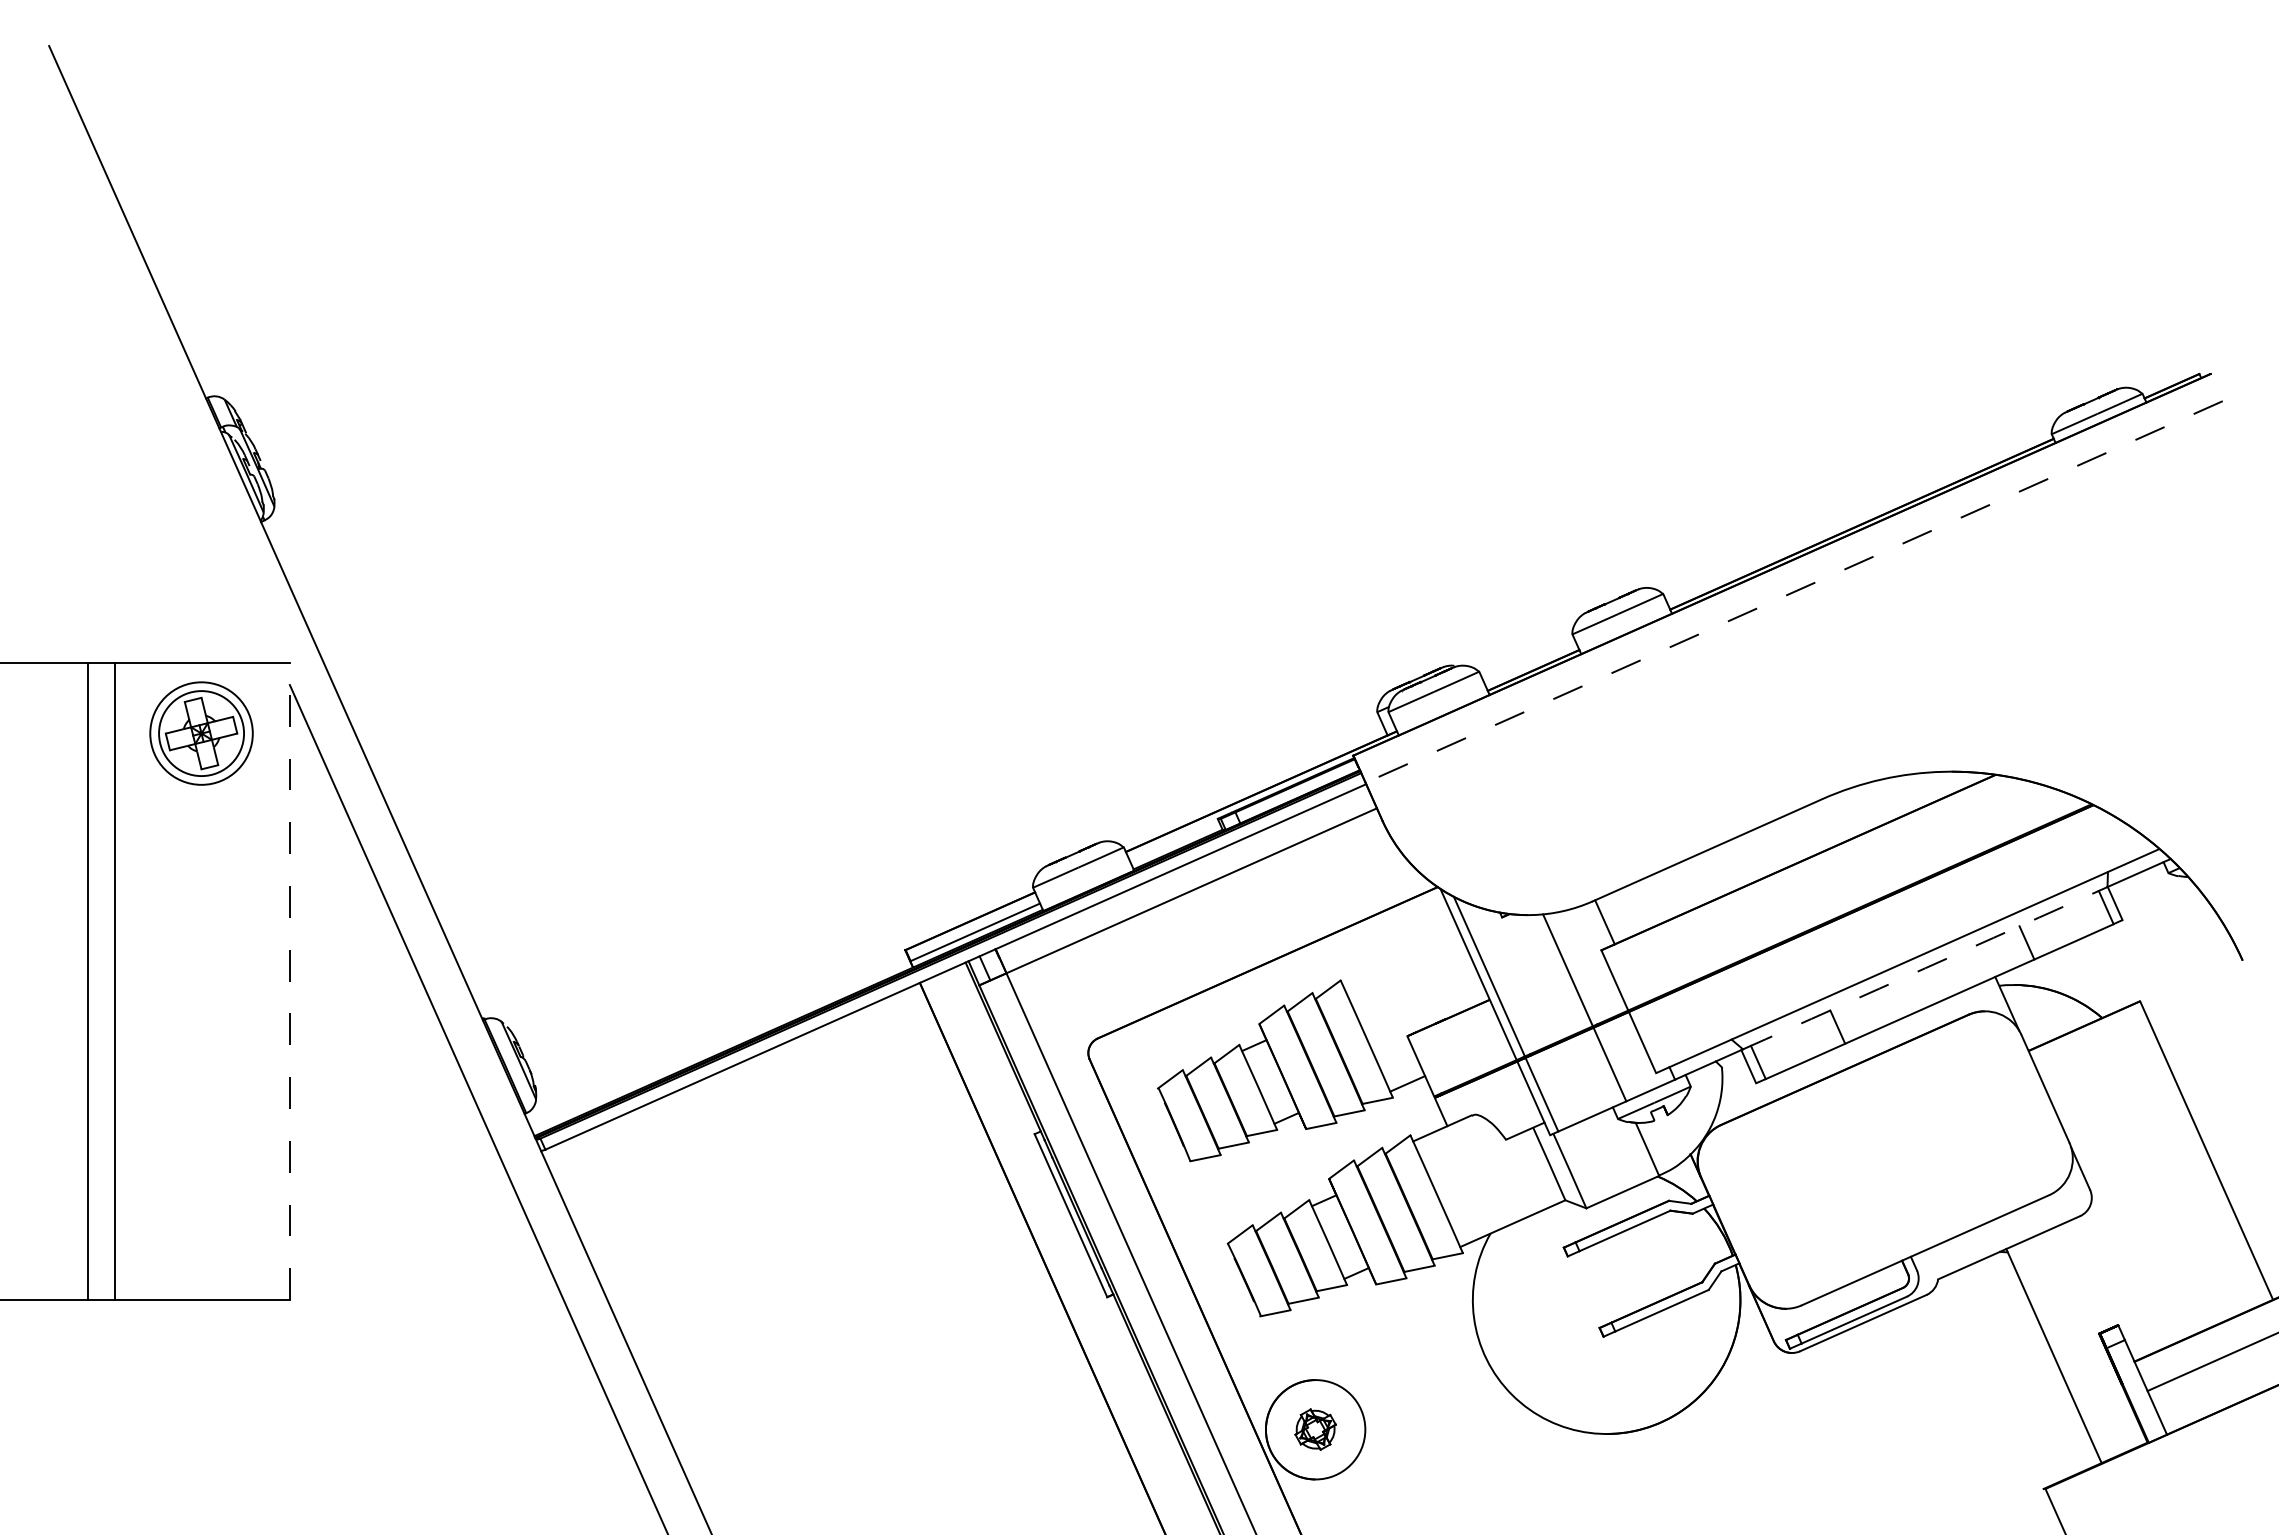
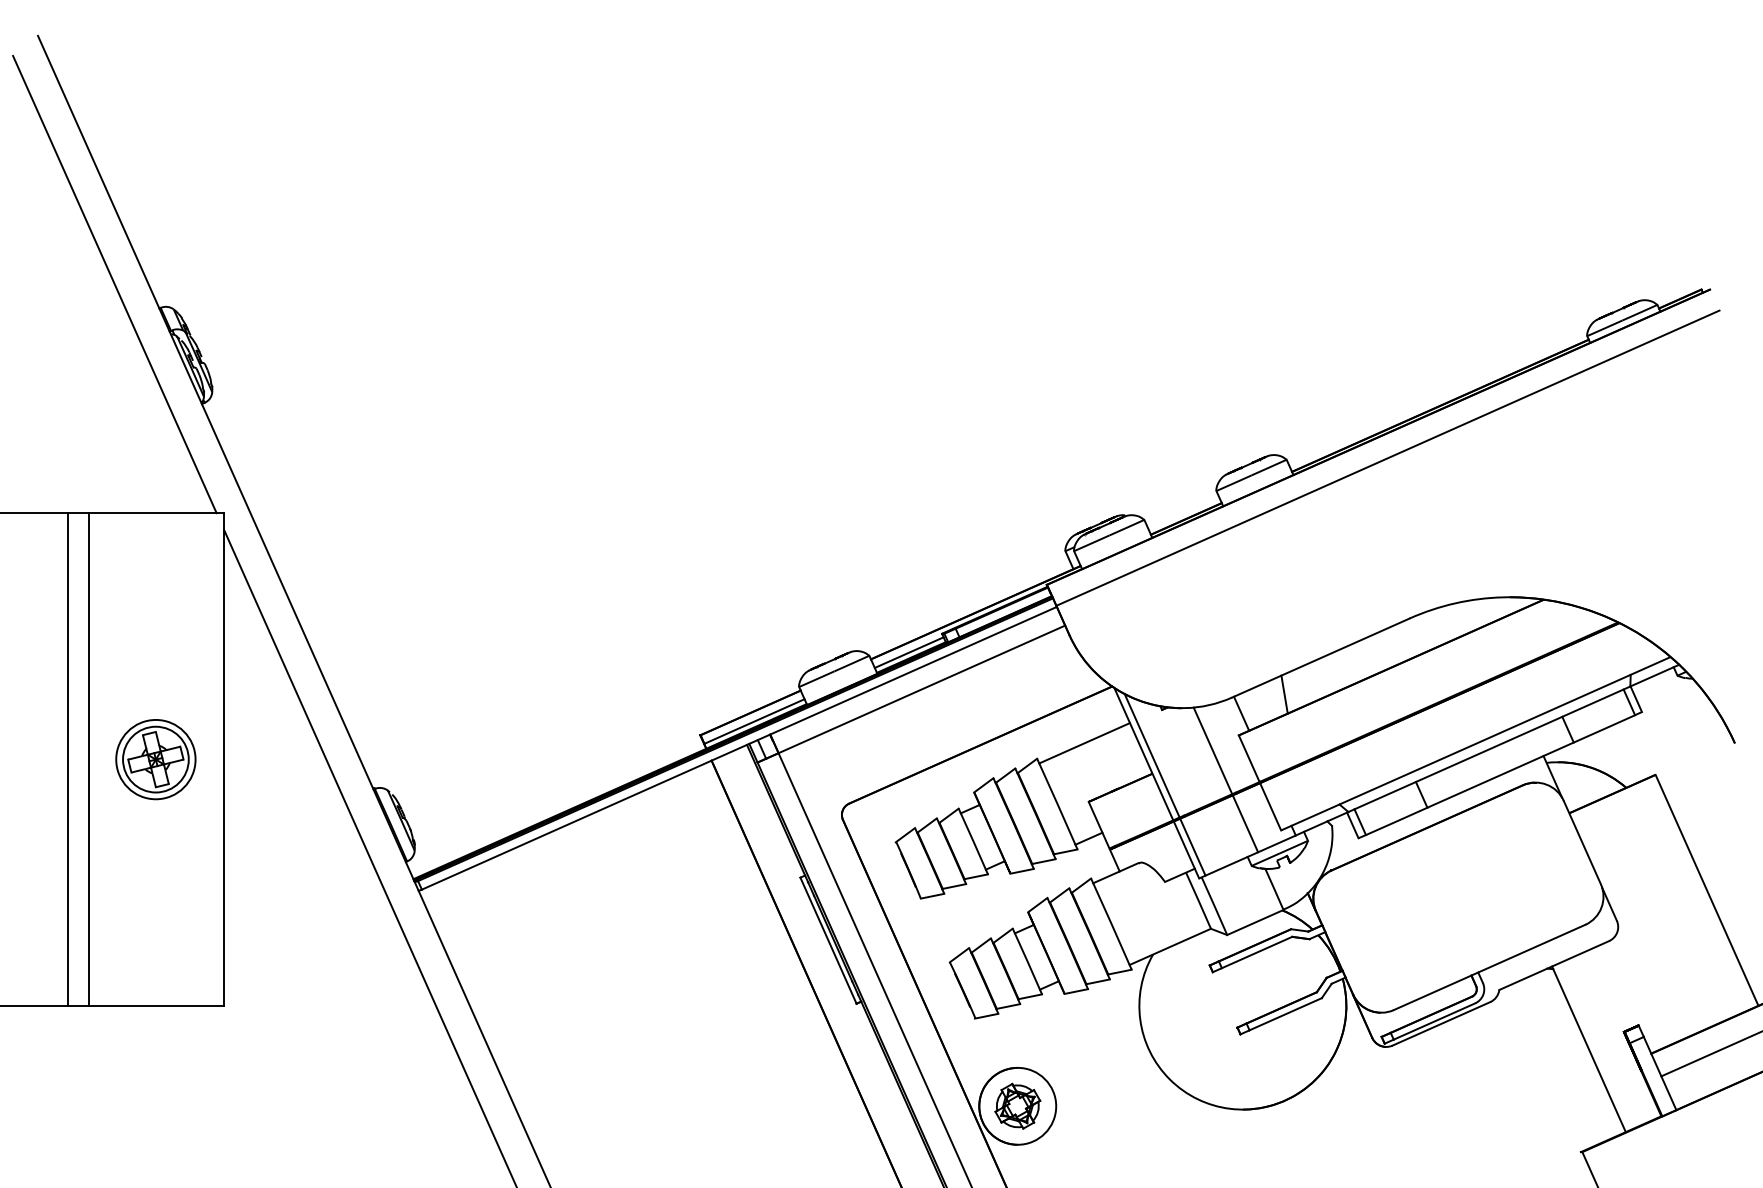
line: (148, 366) -> (114, 283), added
line: (1793, 592) -> (1387, 458), dashed -> solid
part: (201, 733) -> (155, 759), moved
line: (1174, 843) -> (908, 652), added
line: (1660, 897) -> (1284, 694), added
line: (1401, 960) -> (1084, 743), added
arc: (1925, 968) -> (1489, 749), dashed -> solid
line: (289, 981) -> (223, 759), dashed -> solid
part: (1315, 1429) -> (1017, 1106), size x1.43

